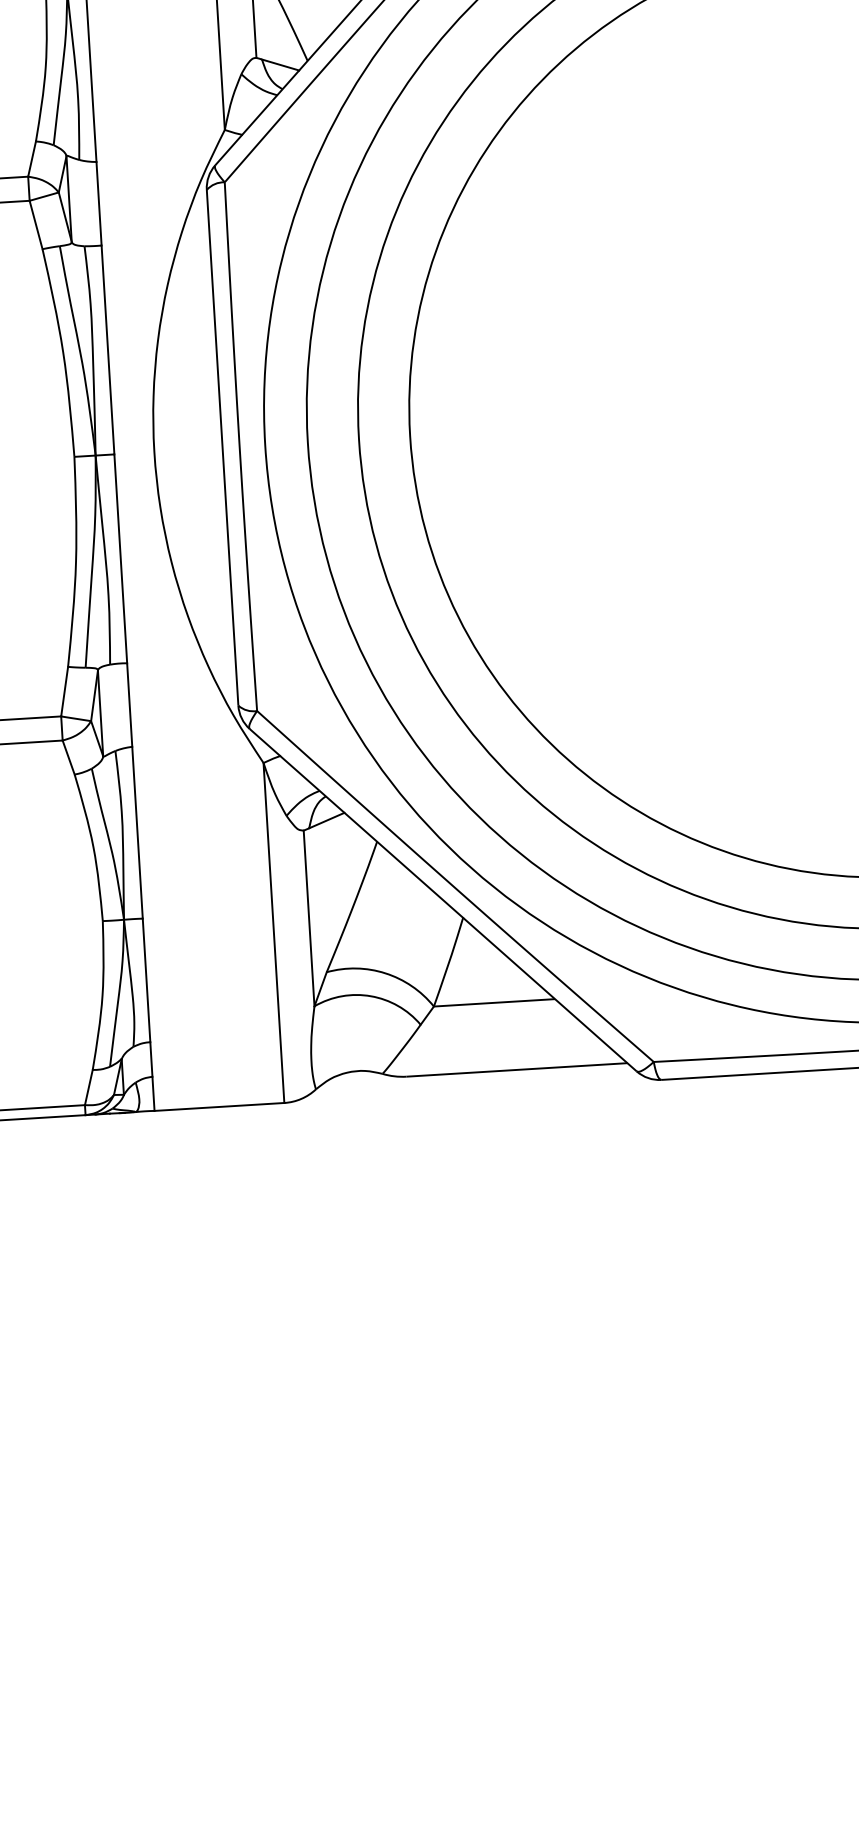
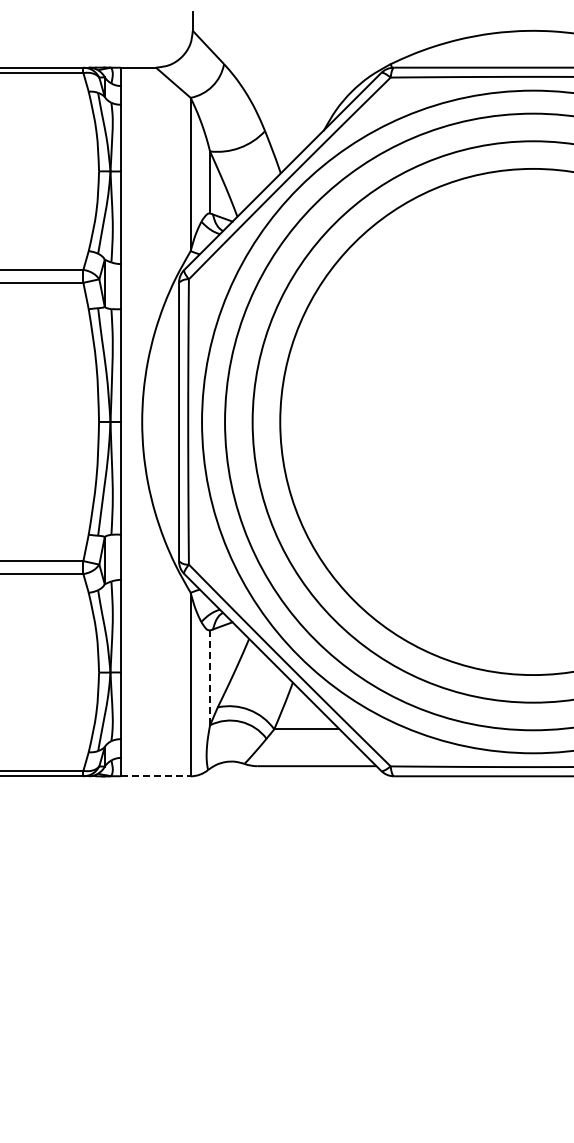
line: (309, 917) -> (210, 677), solid -> dashed
line: (221, 1107) -> (156, 776), solid -> dashed

